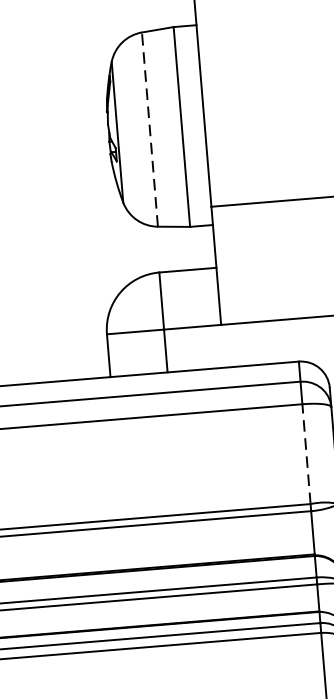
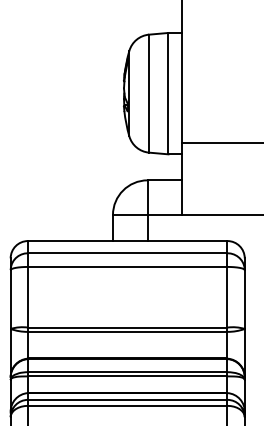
line: (150, 129) -> (149, 93), dashed -> solid
line: (306, 452) -> (227, 296), dashed -> solid

